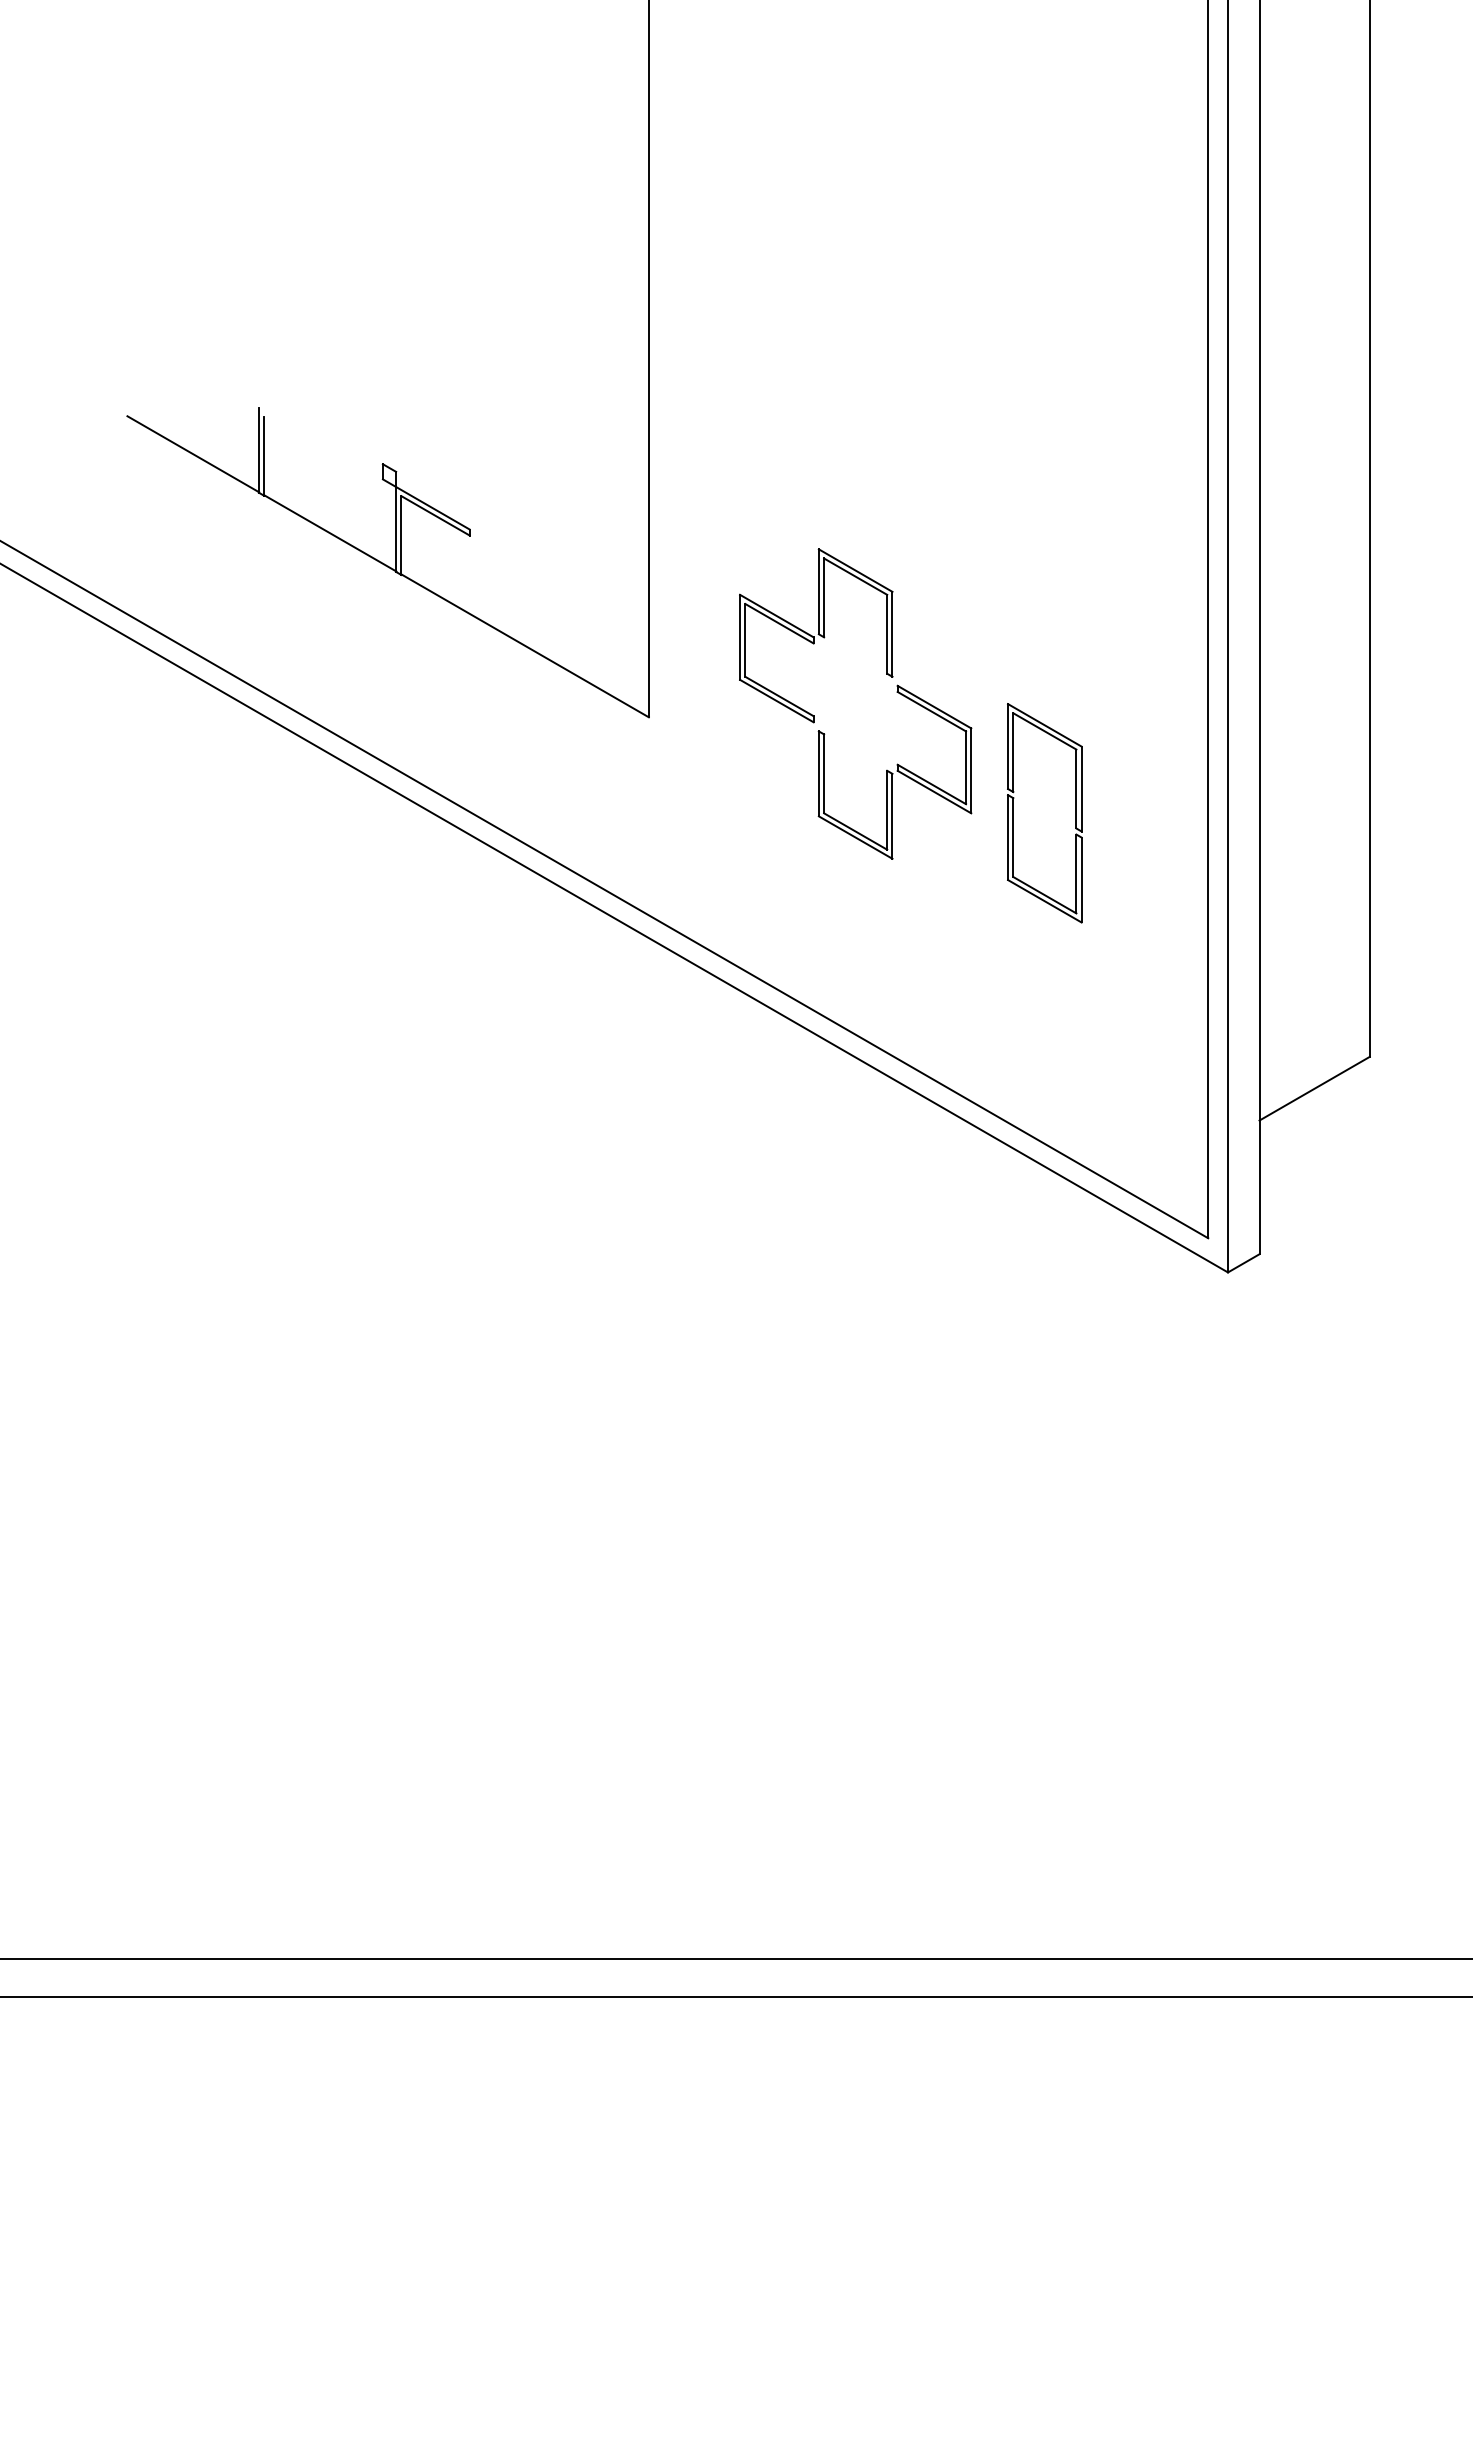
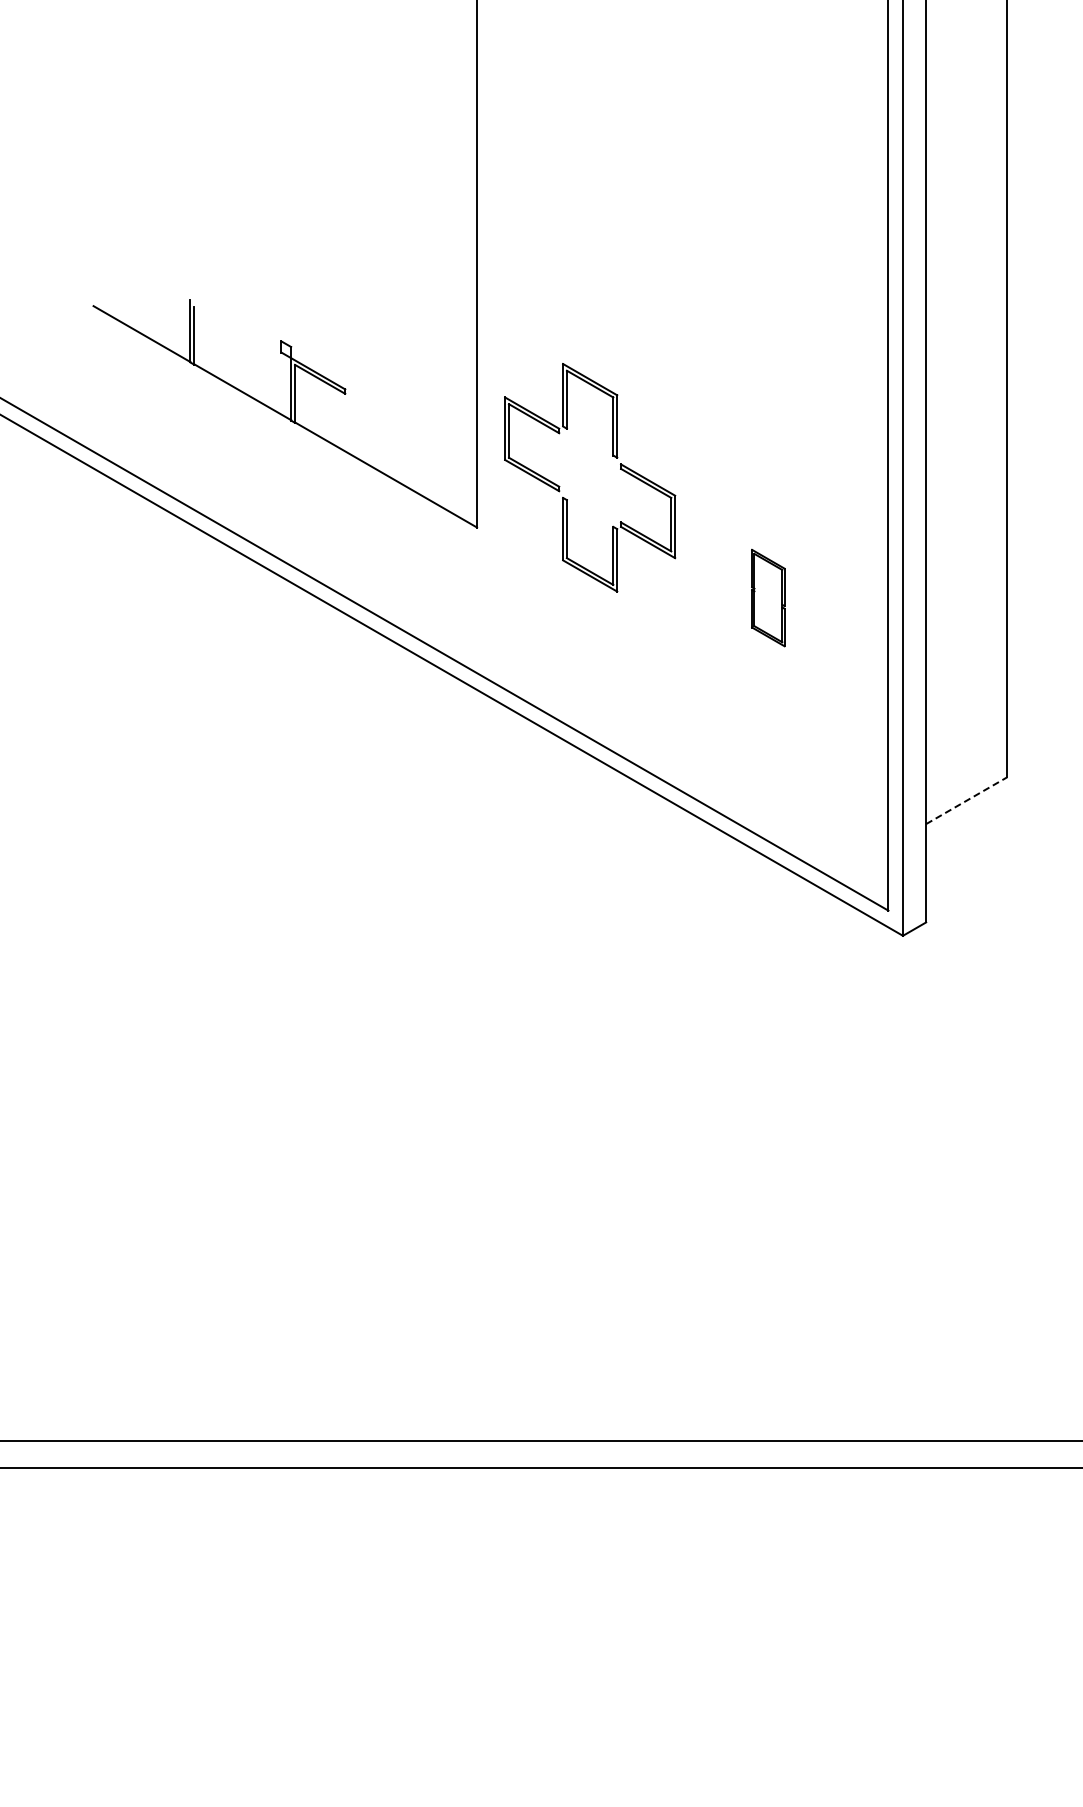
part: (886, 675) -> (612, 456), moved
part: (1045, 812) -> (768, 597), size x0.6
line: (1314, 1088) -> (966, 800), solid -> dashed

